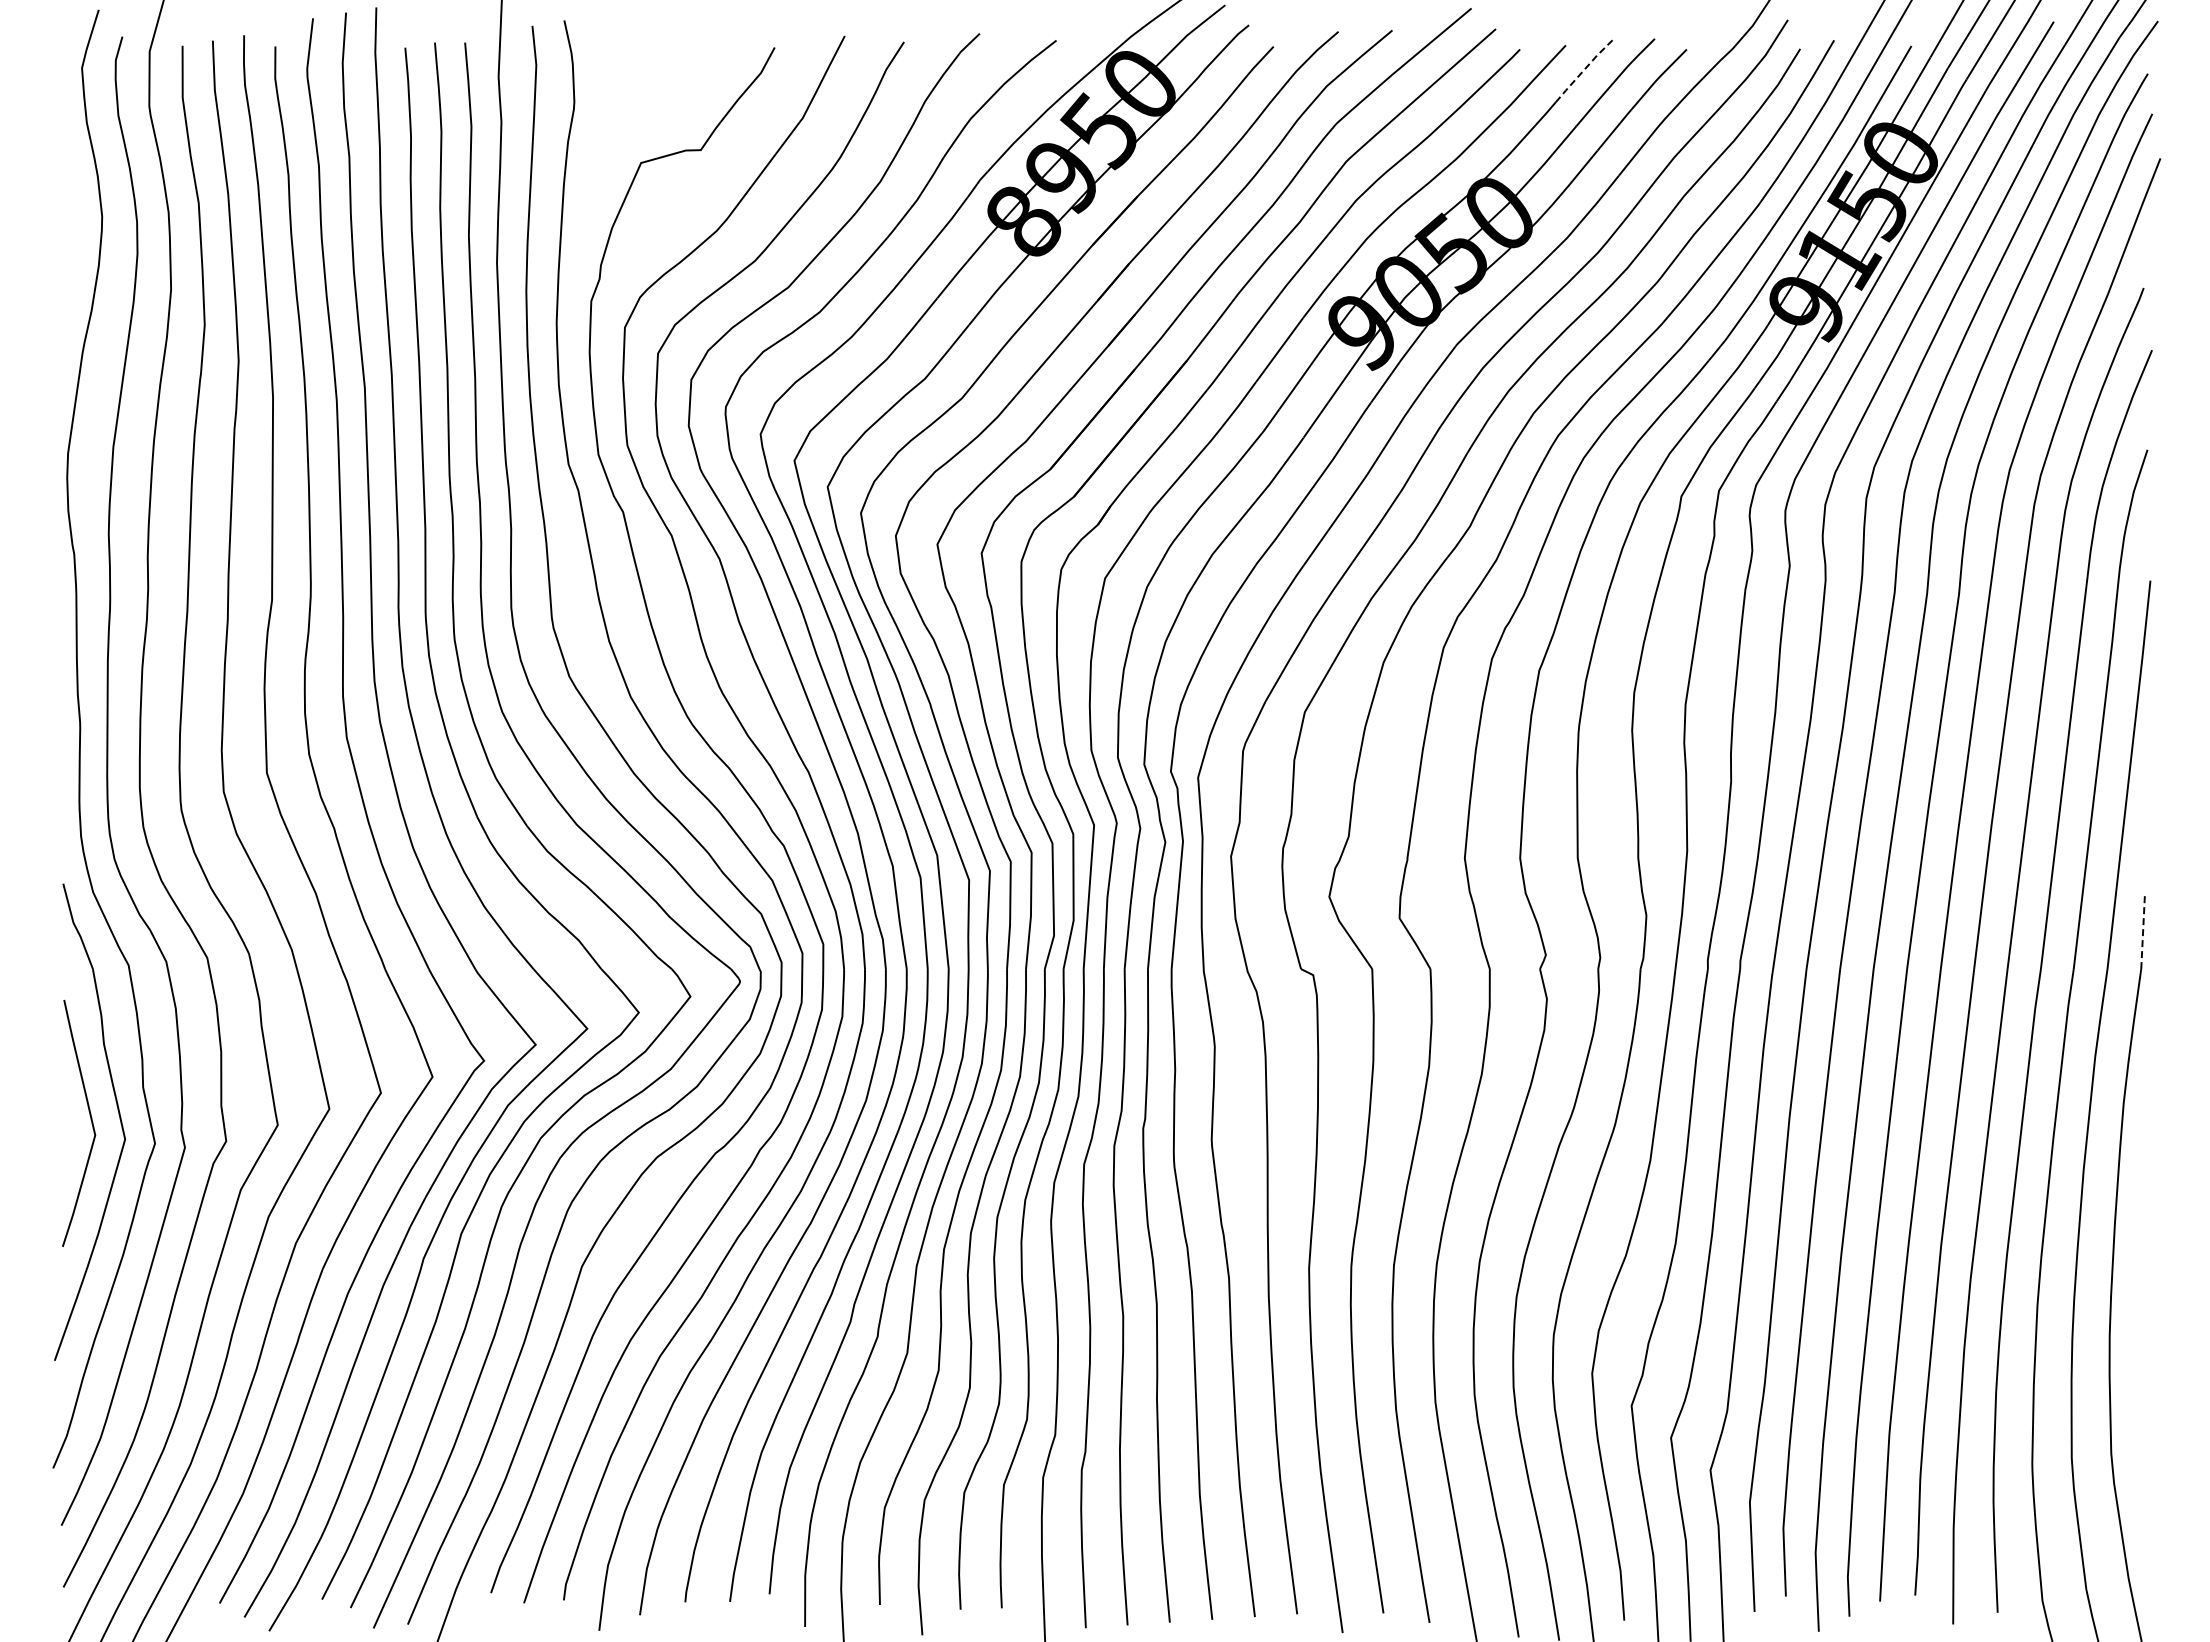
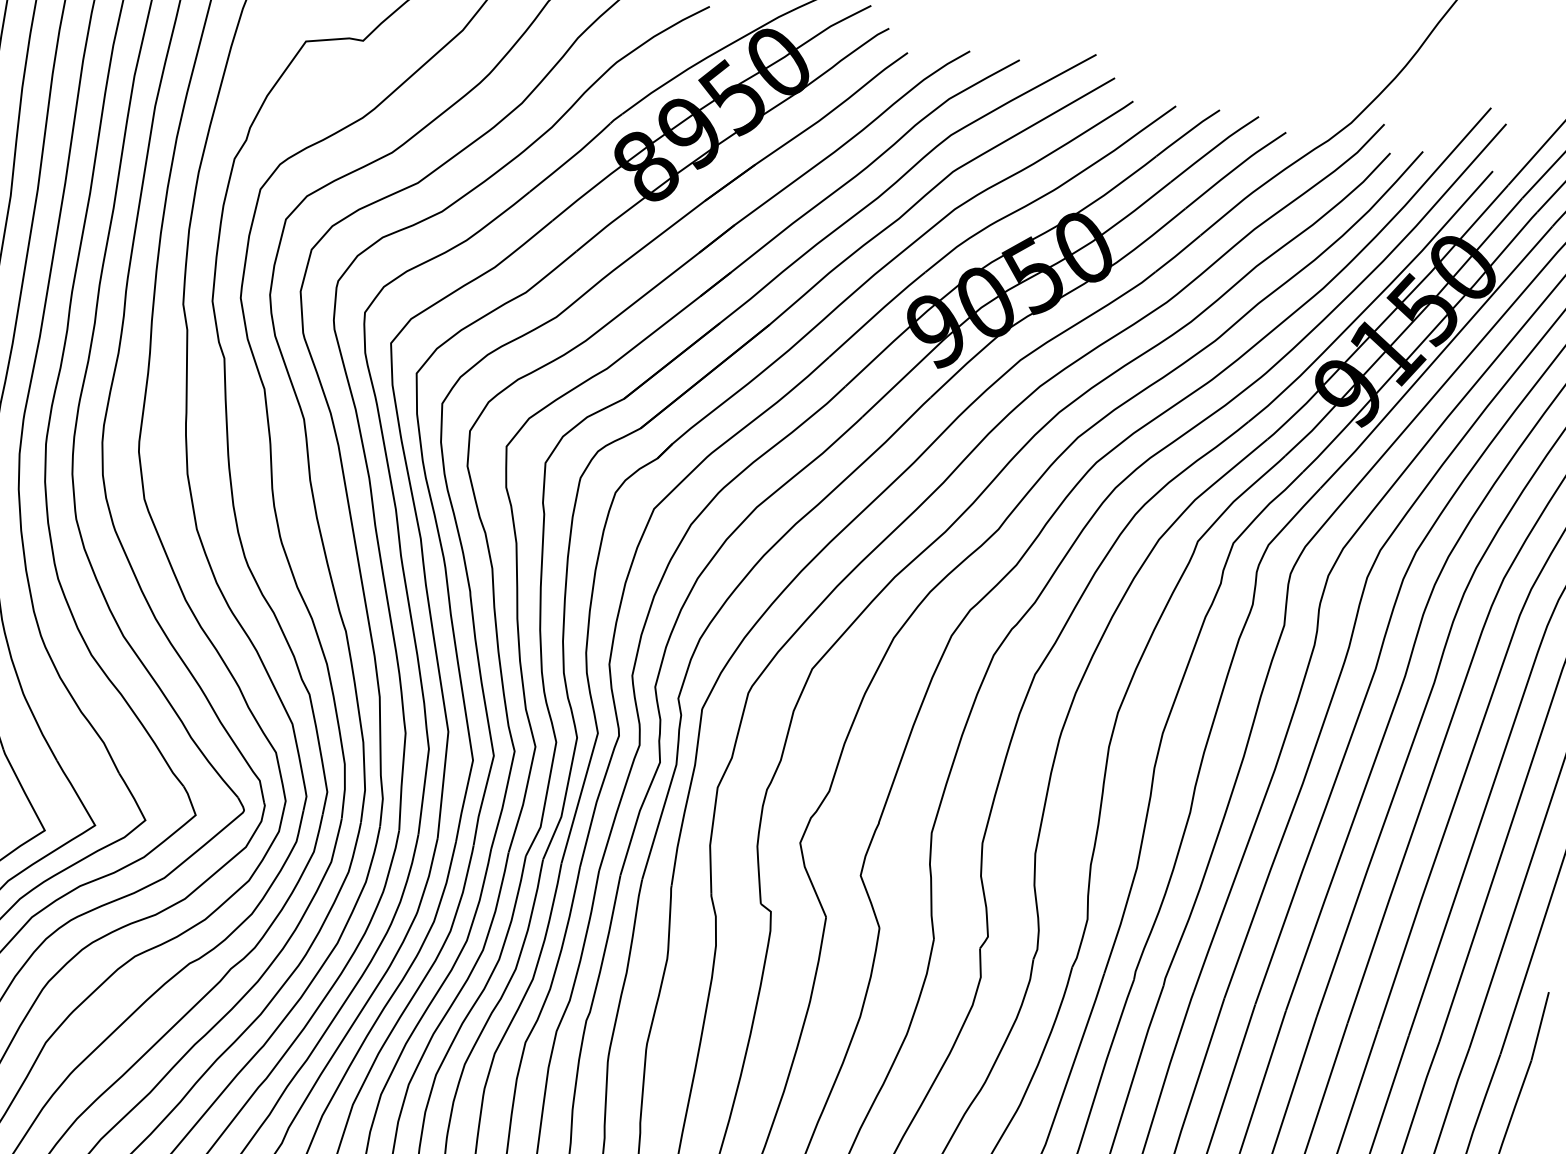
line: (1583, 70) -> (1187, 132), dashed -> solid
line: (2143, 931) -> (1540, 1026), dashed -> solid

